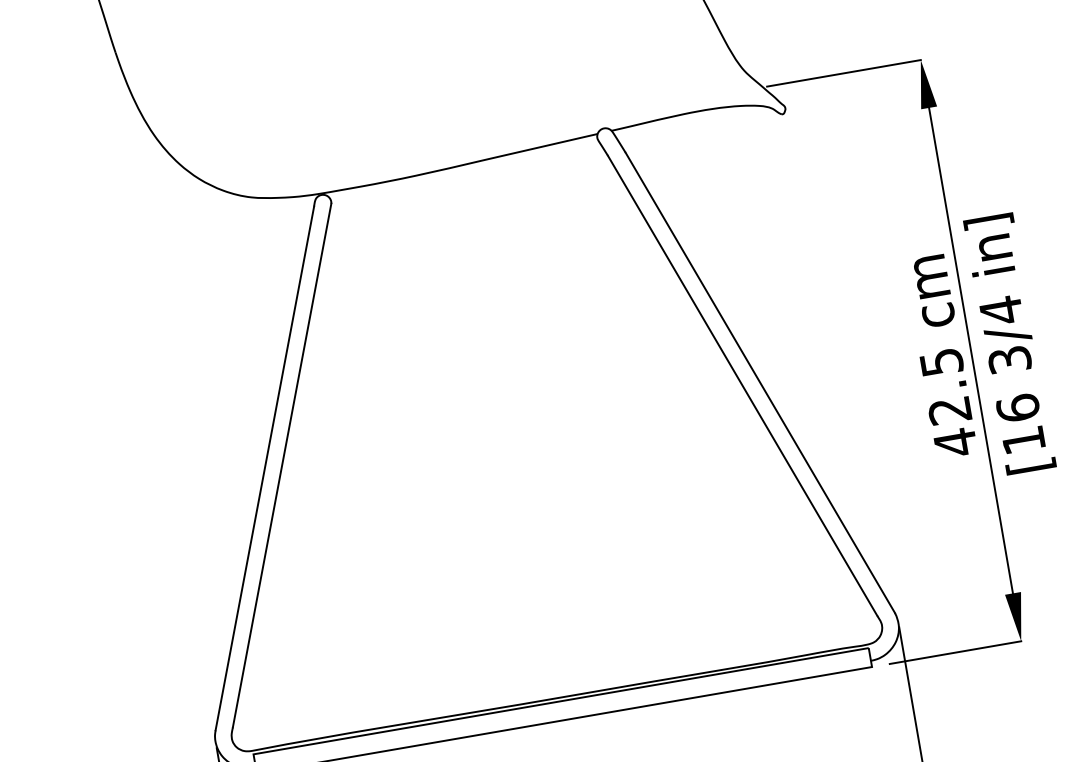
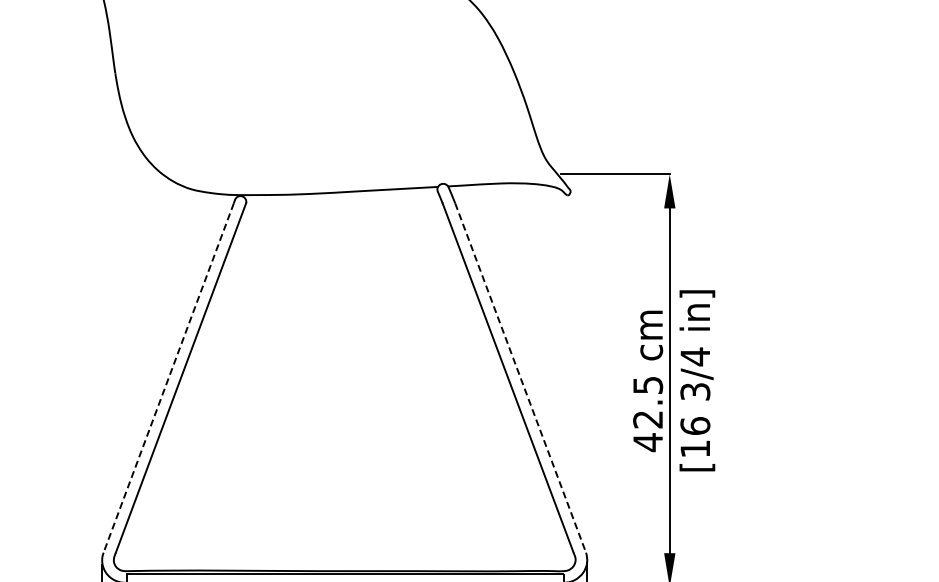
line: (760, 382) -> (520, 377), solid -> dashed
line: (264, 469) -> (168, 378), solid -> dashed

